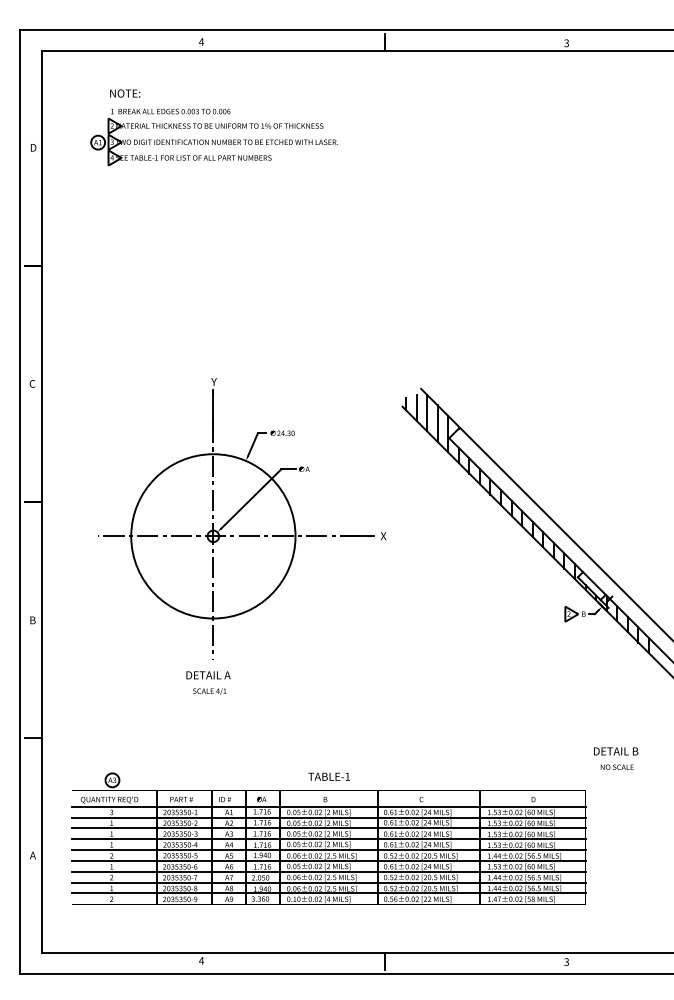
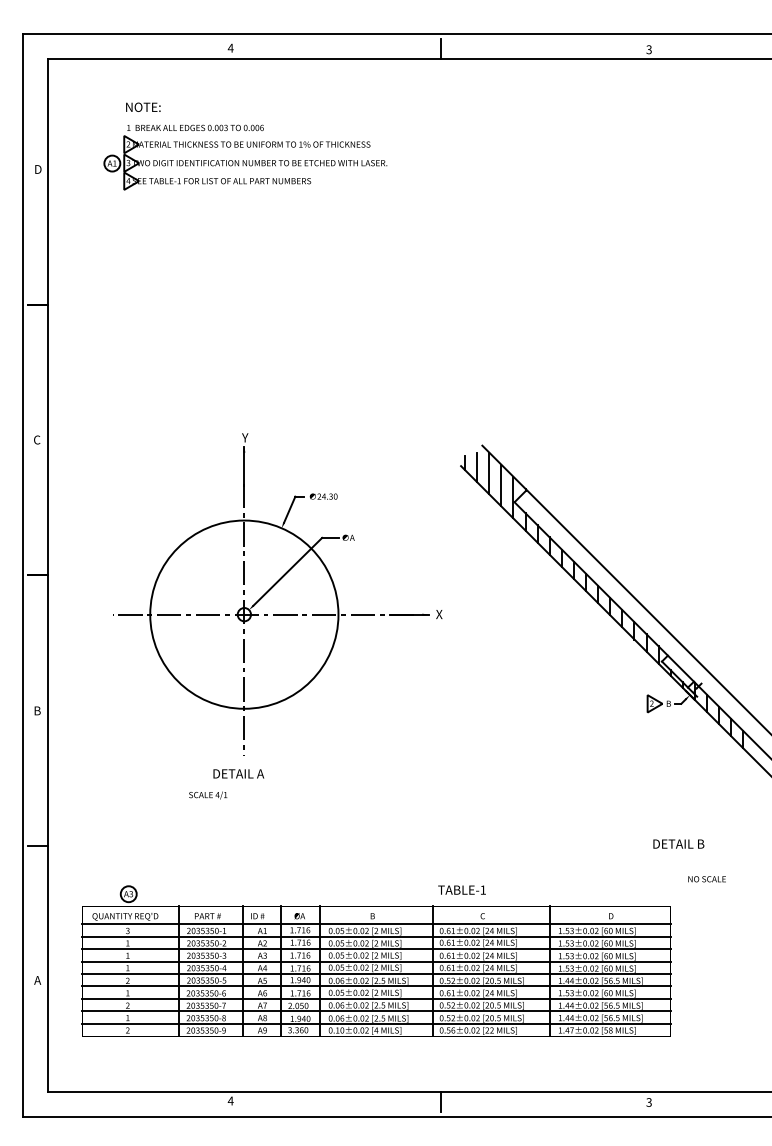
text: (210, 691) -> (208, 795), moved
text: (615, 750) -> (678, 843), moved
text: (328, 776) -> (461, 889), moved

